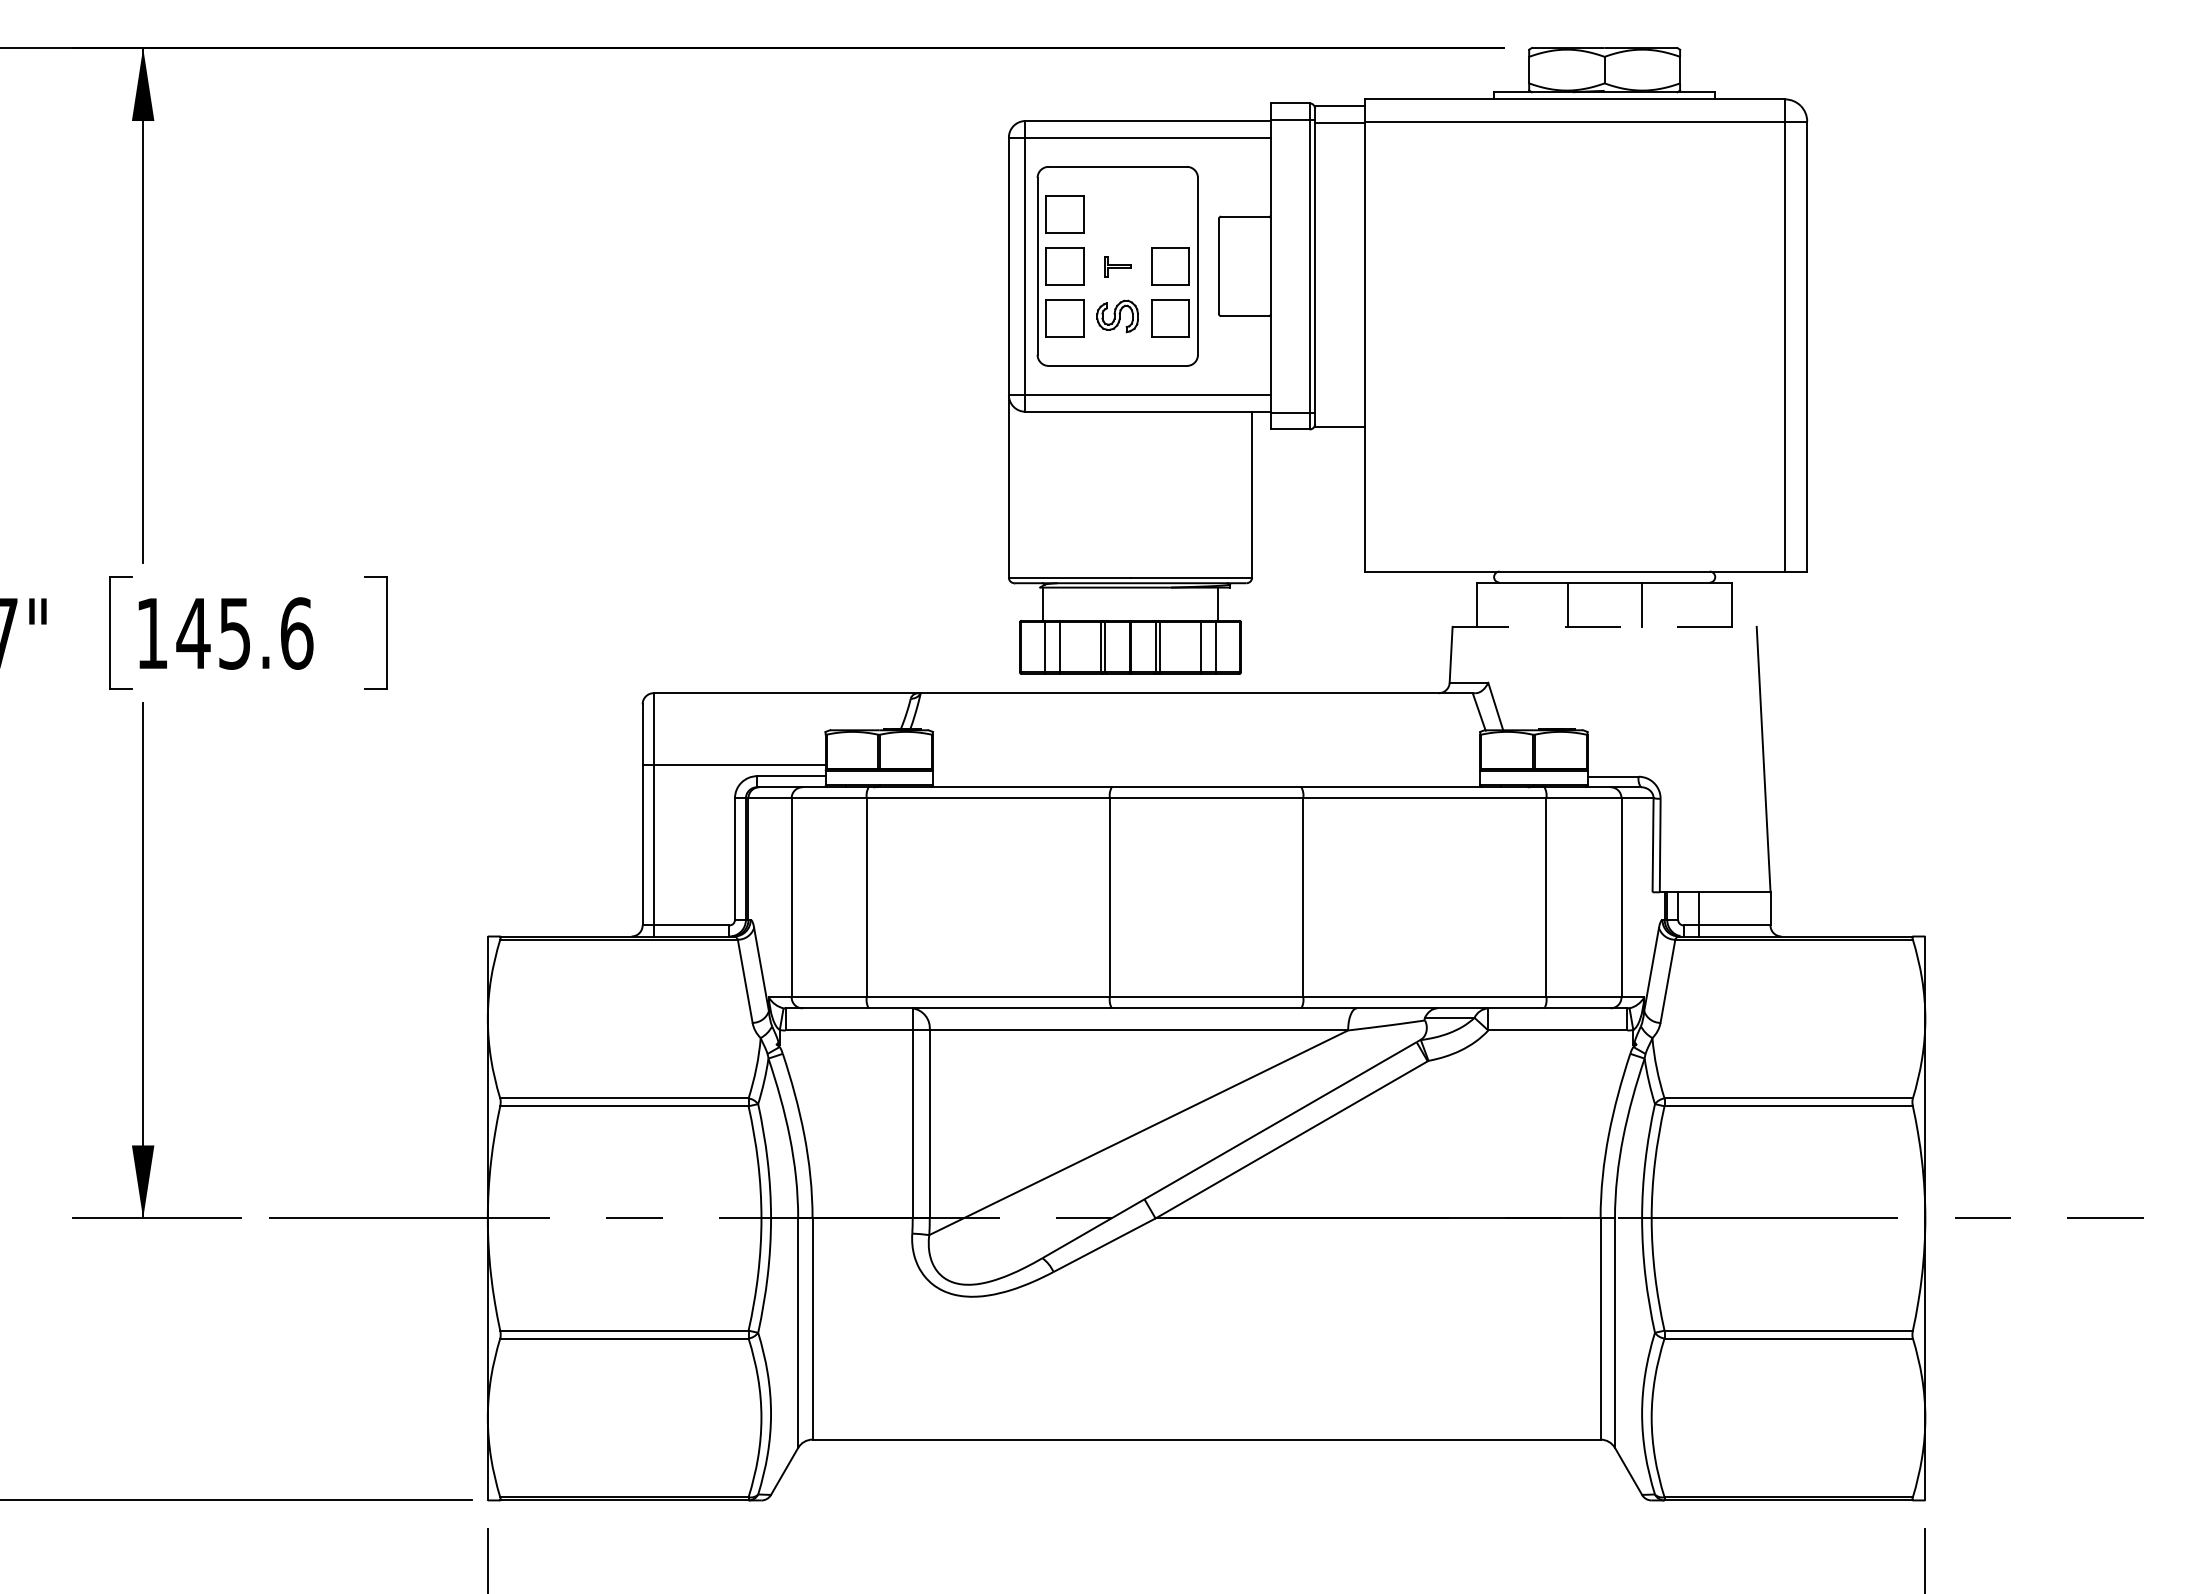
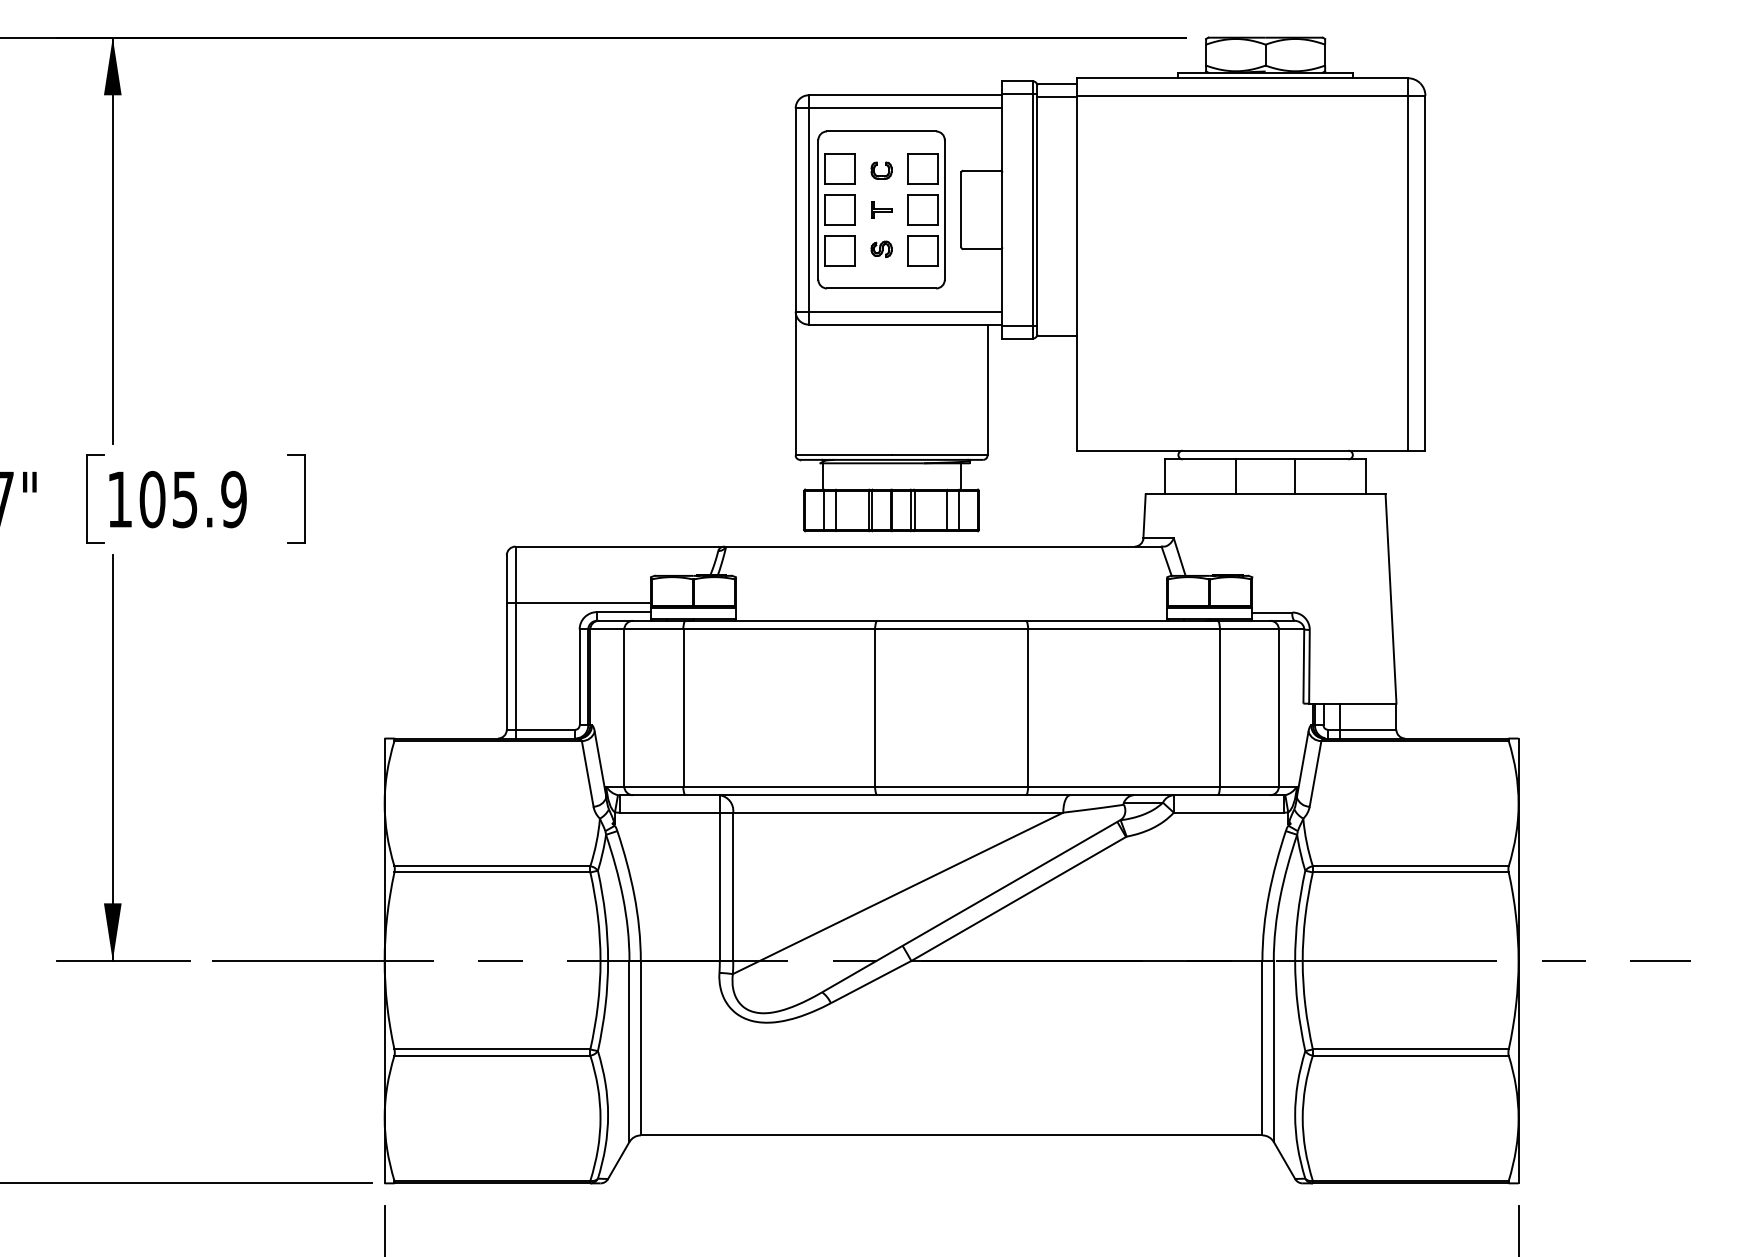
part: (1170, 214) -> (923, 169), added
part: (1117, 223) -> (881, 176), added
part: (1117, 315) -> (881, 248), size x0.62
line: (1605, 626) -> (1266, 494), dashed -> solid
text: (244, 633) -> (192, 499), 145.6 -> 105.9

